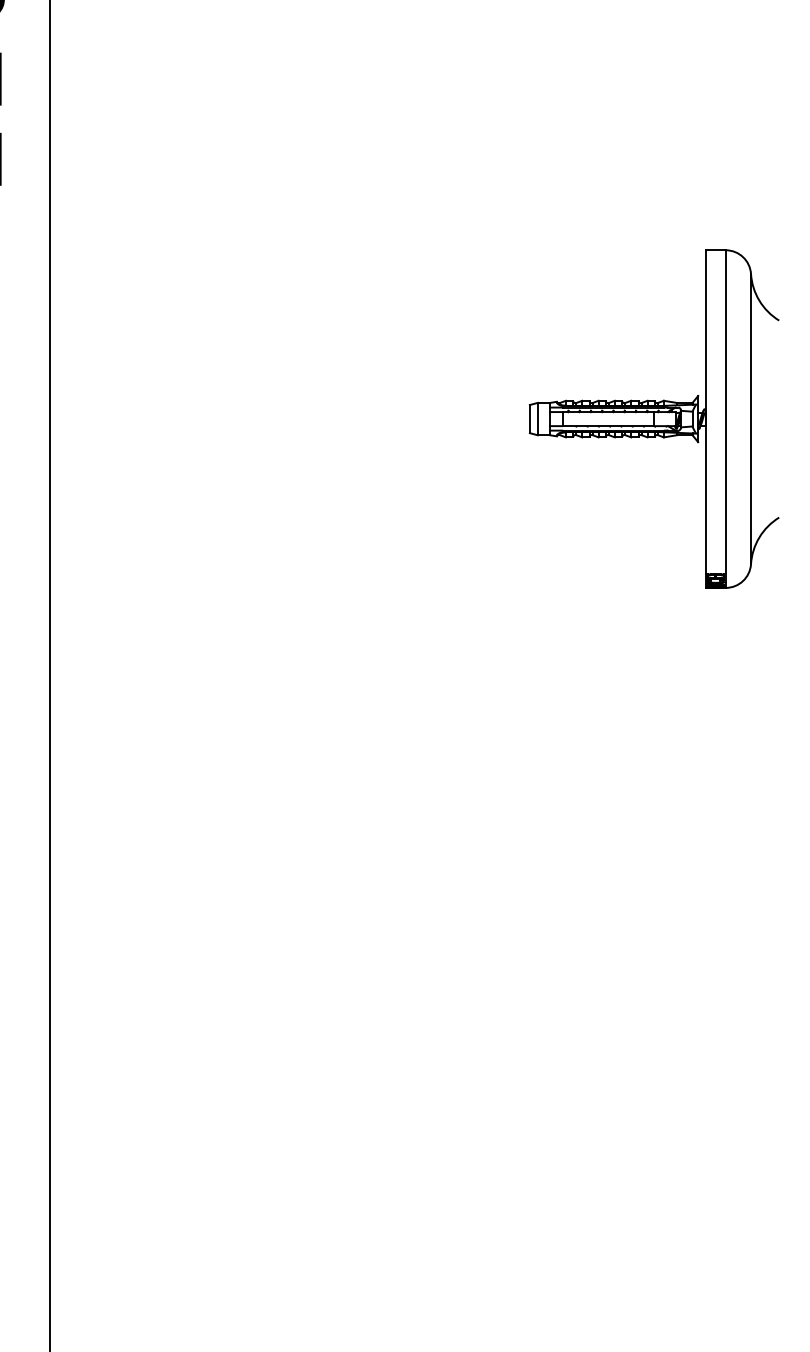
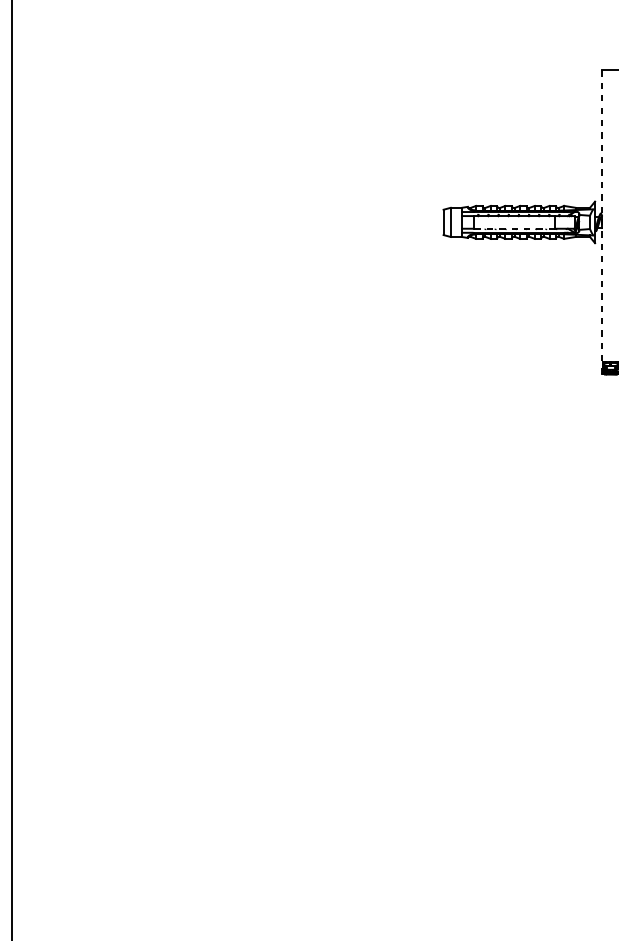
line: (706, 419) -> (602, 222), solid -> dashed
line: (607, 426) -> (513, 229), solid -> dashed

